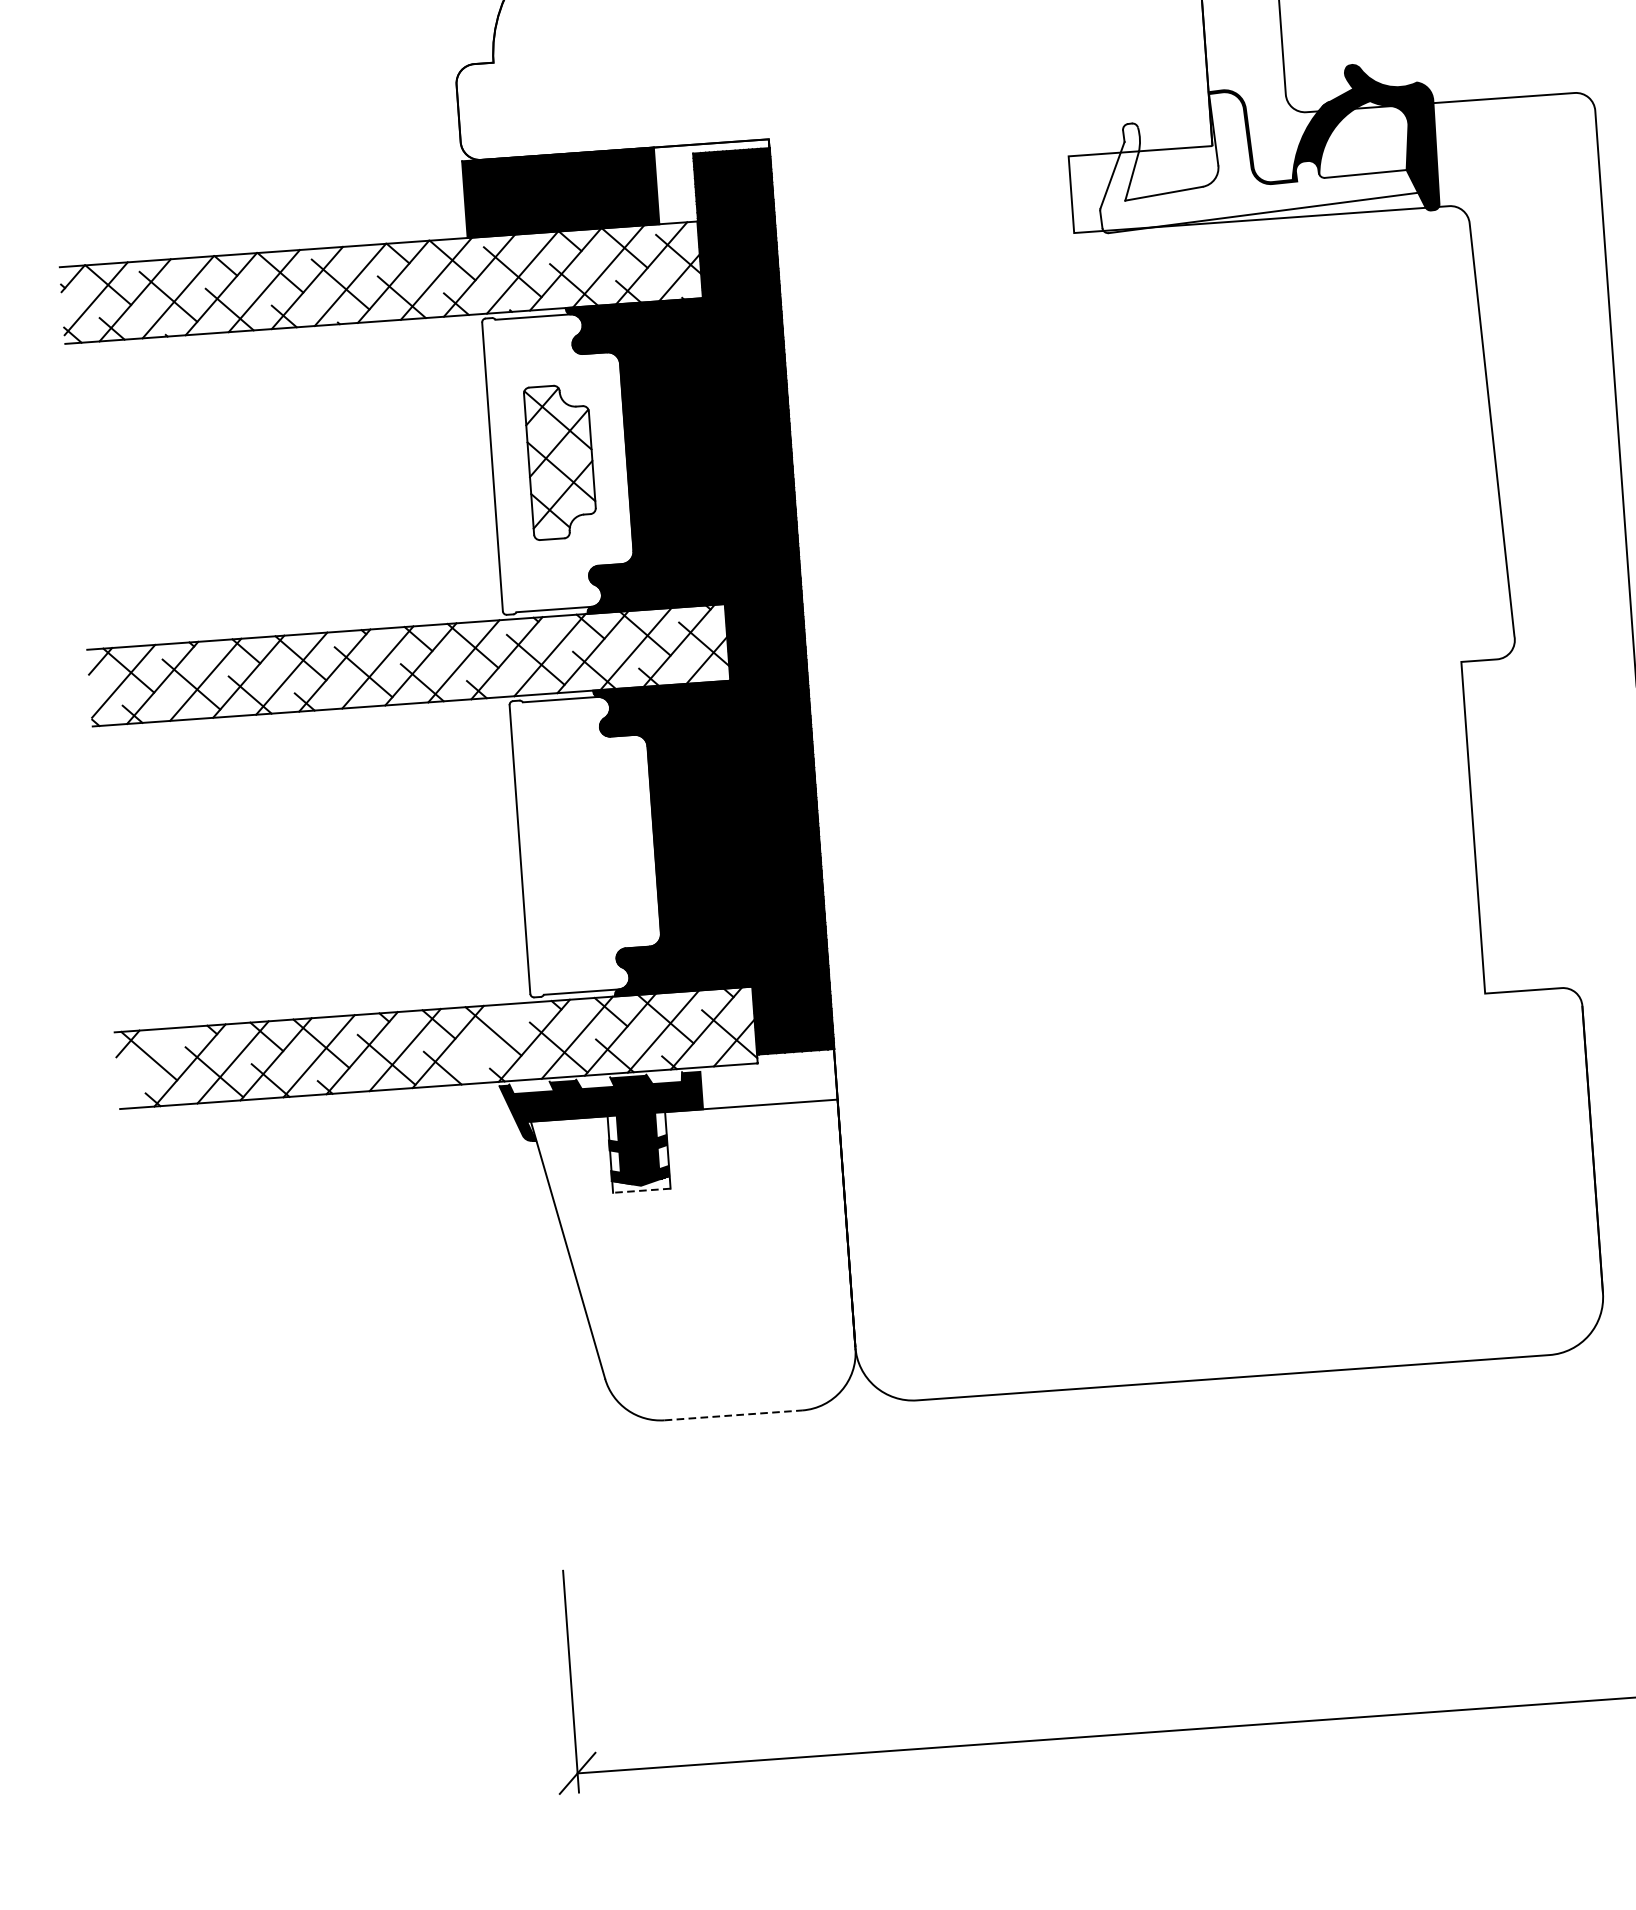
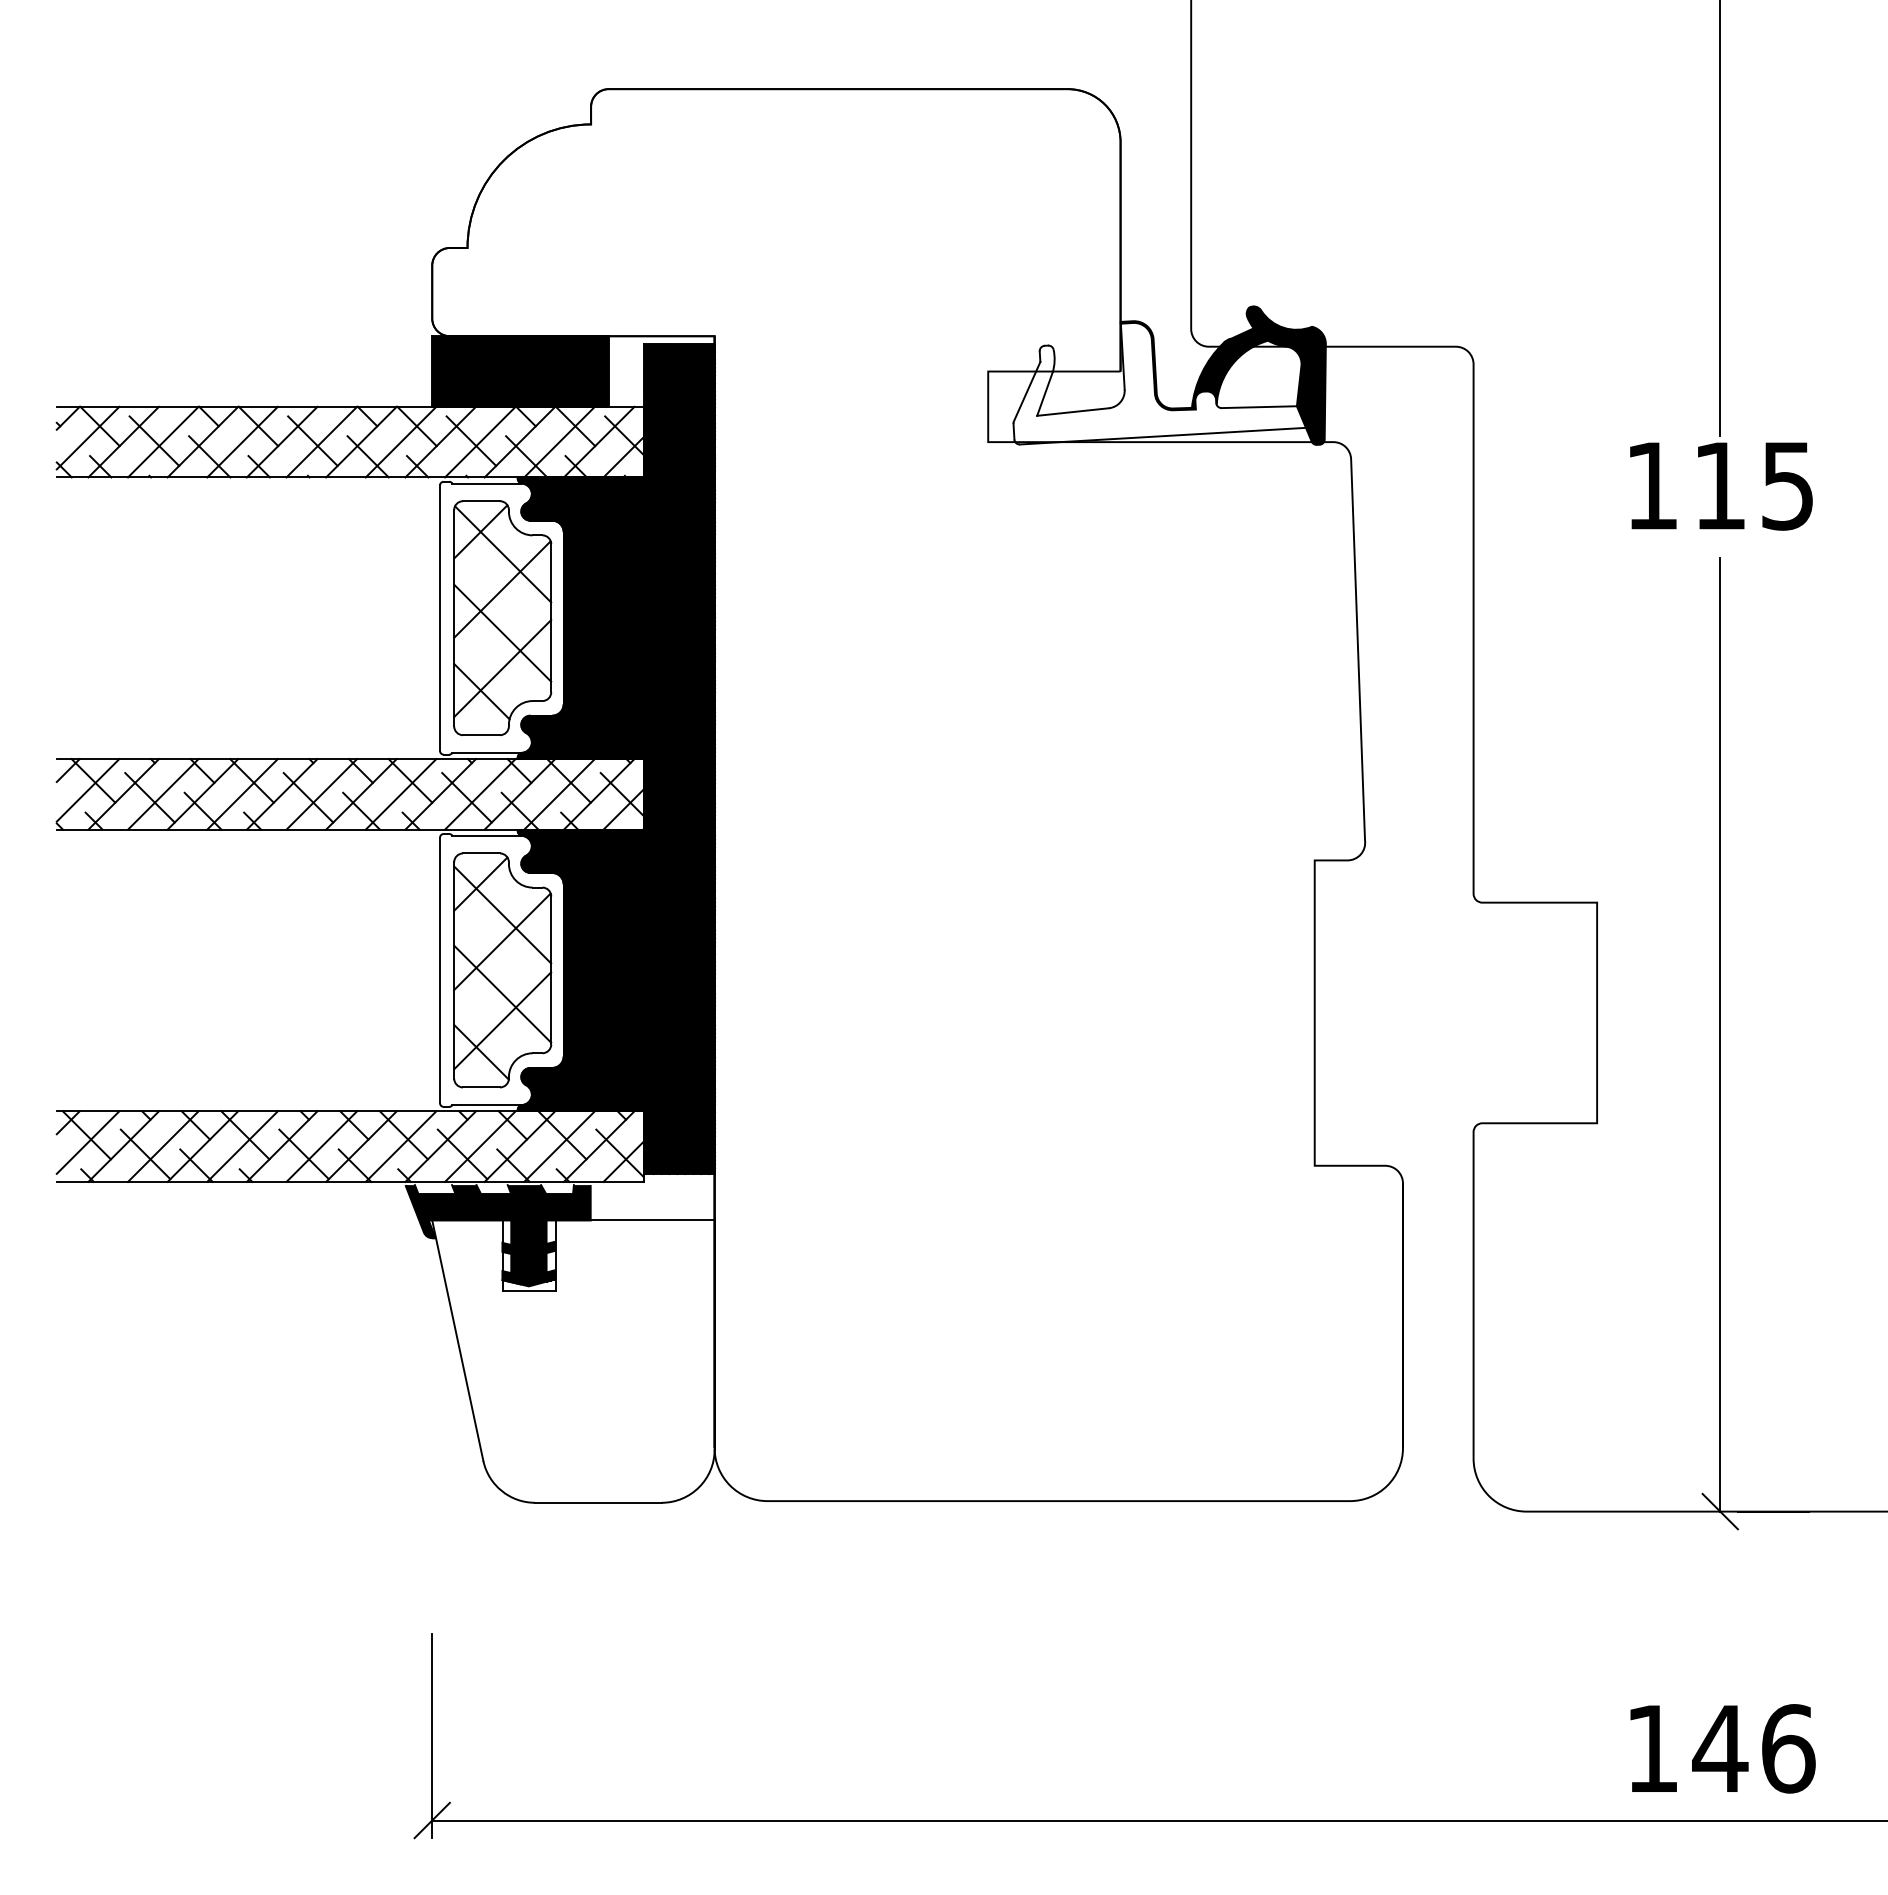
part: (560, 461) -> (502, 617), size x1.67
part: (587, 844) -> (502, 970), added
line: (490, 1043) -> (400, 1146), added
line: (150, 1063) -> (87, 1142), added
line: (641, 1191) -> (528, 1291), dashed -> solid
line: (733, 1415) -> (598, 1502), dashed -> solid

